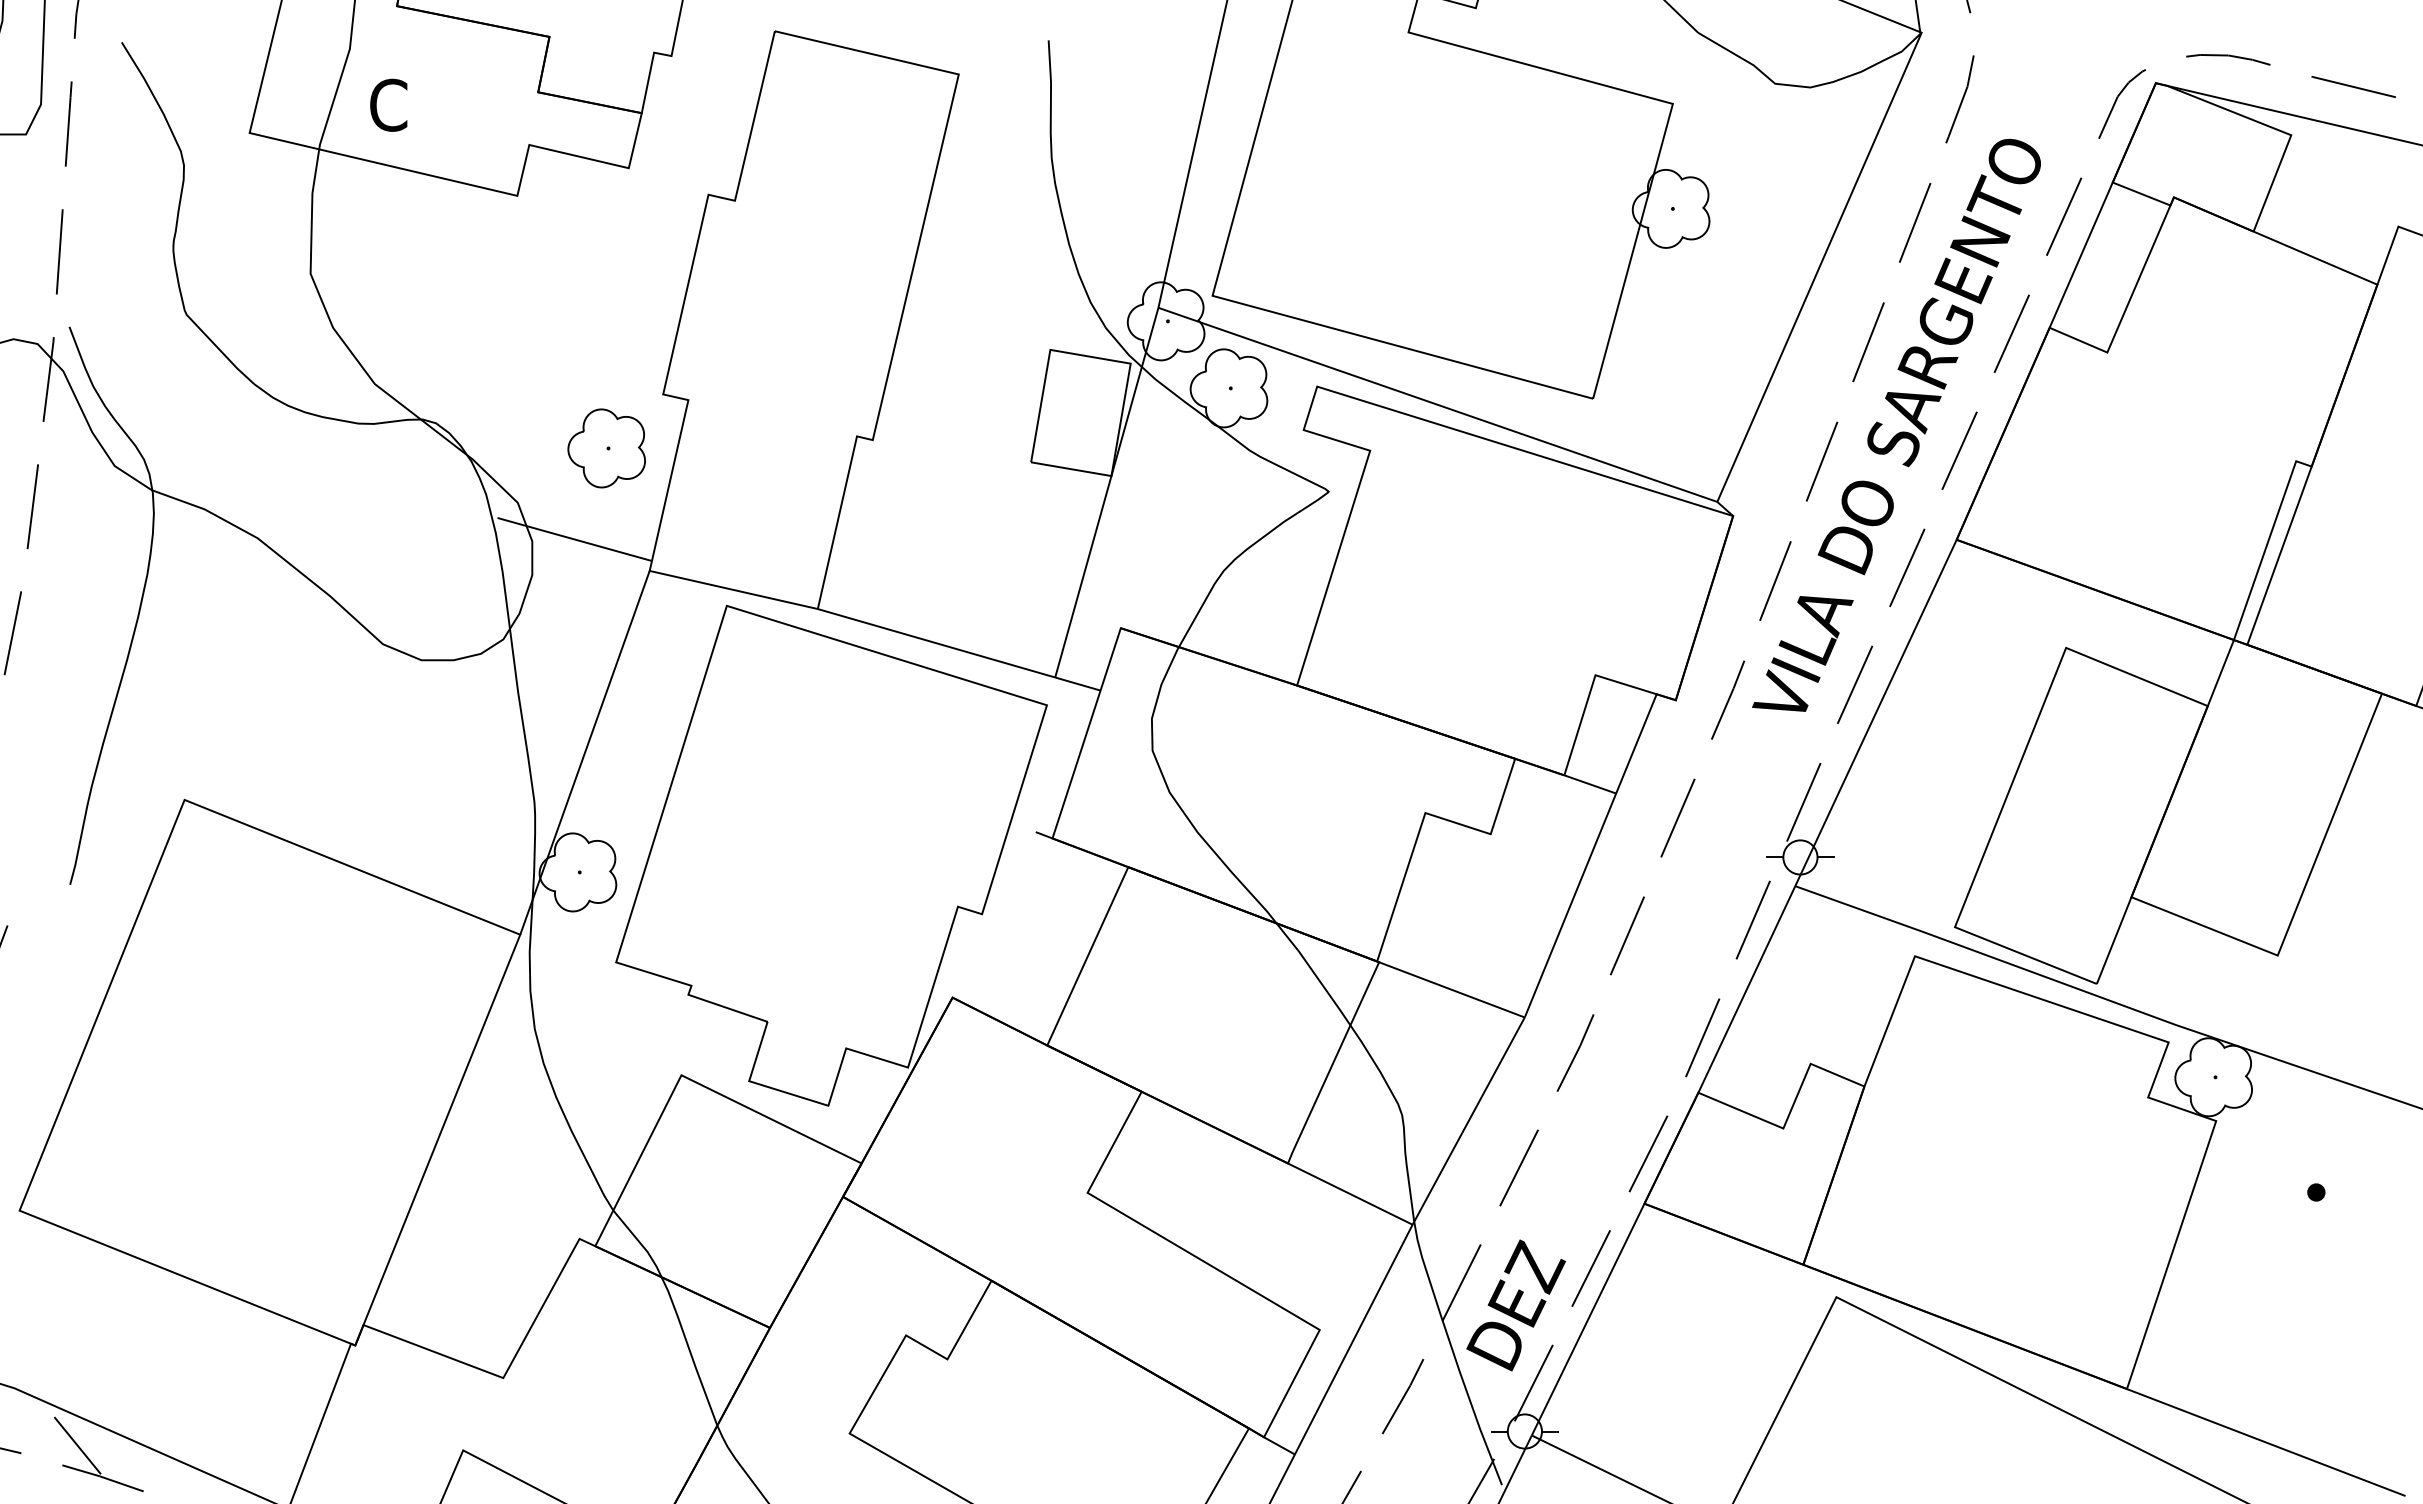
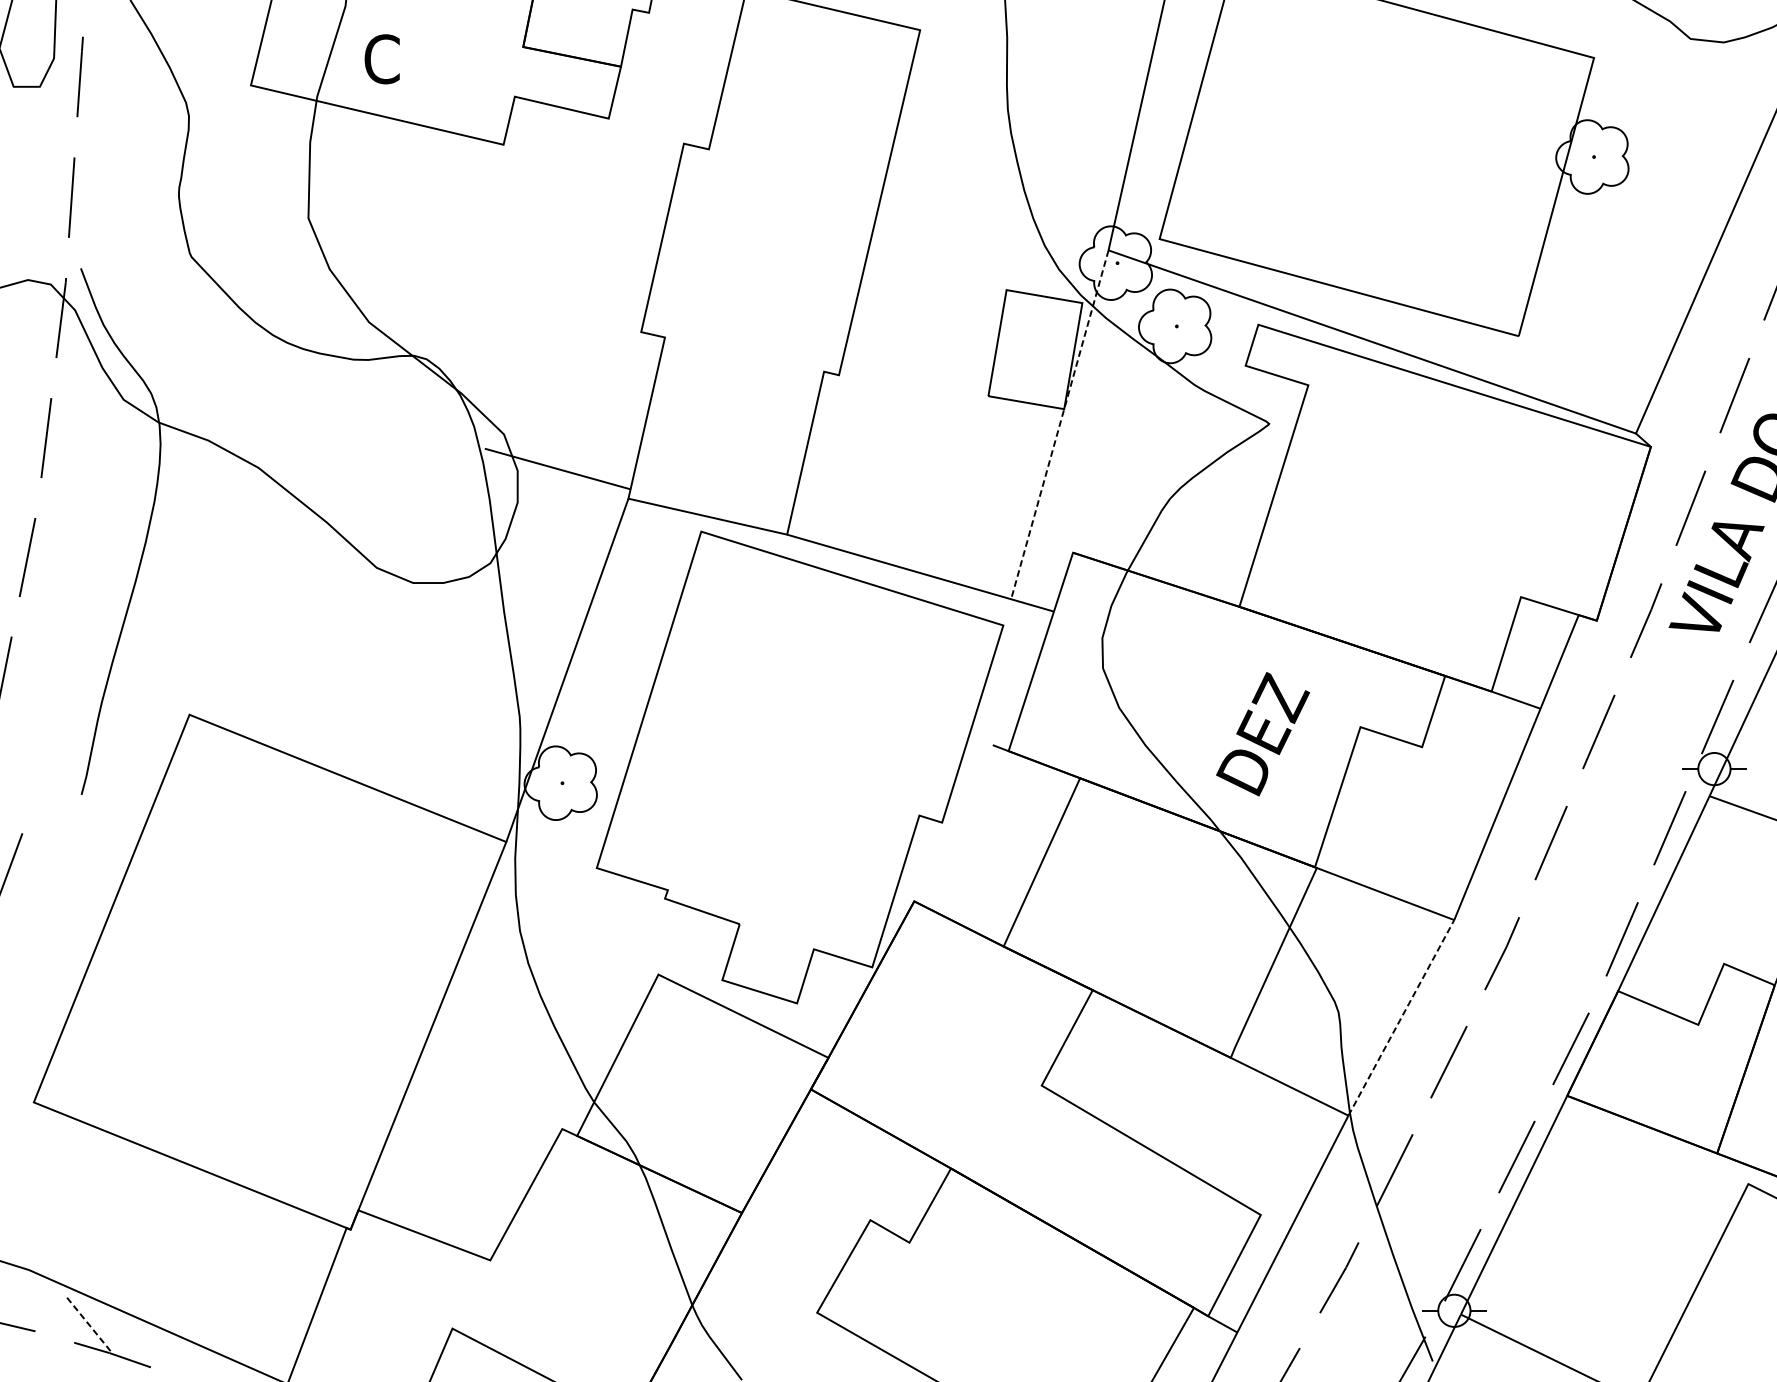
part: (606, 448) -> (587, 383), removed
line: (1106, 492) -> (1059, 424), solid -> dashed
line: (1468, 1121) -> (1401, 1018), solid -> dashed
text: (1515, 1305) -> (1262, 734), moved
line: (77, 1445) -> (88, 1324), solid -> dashed

